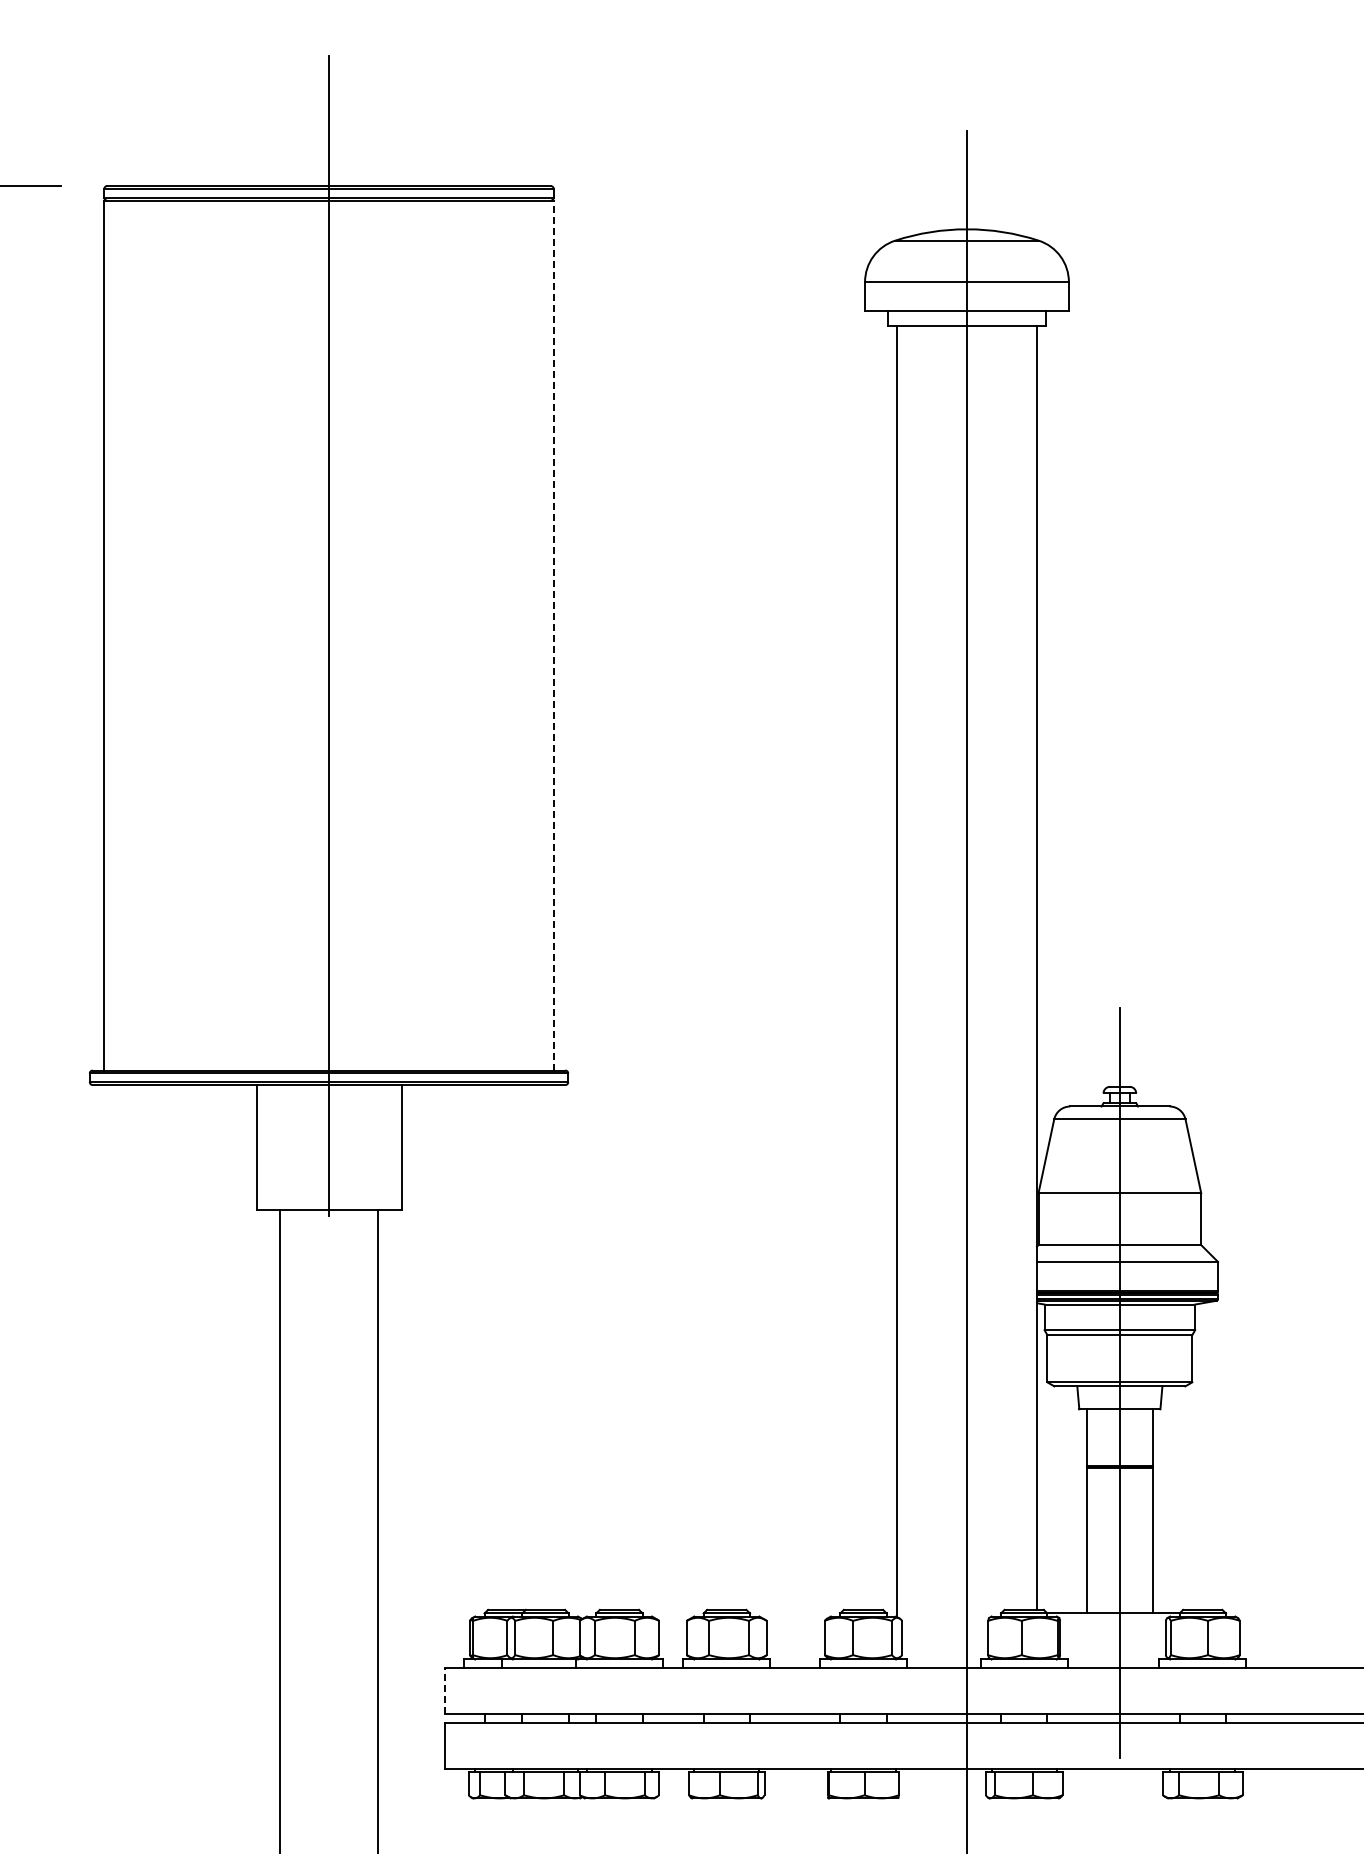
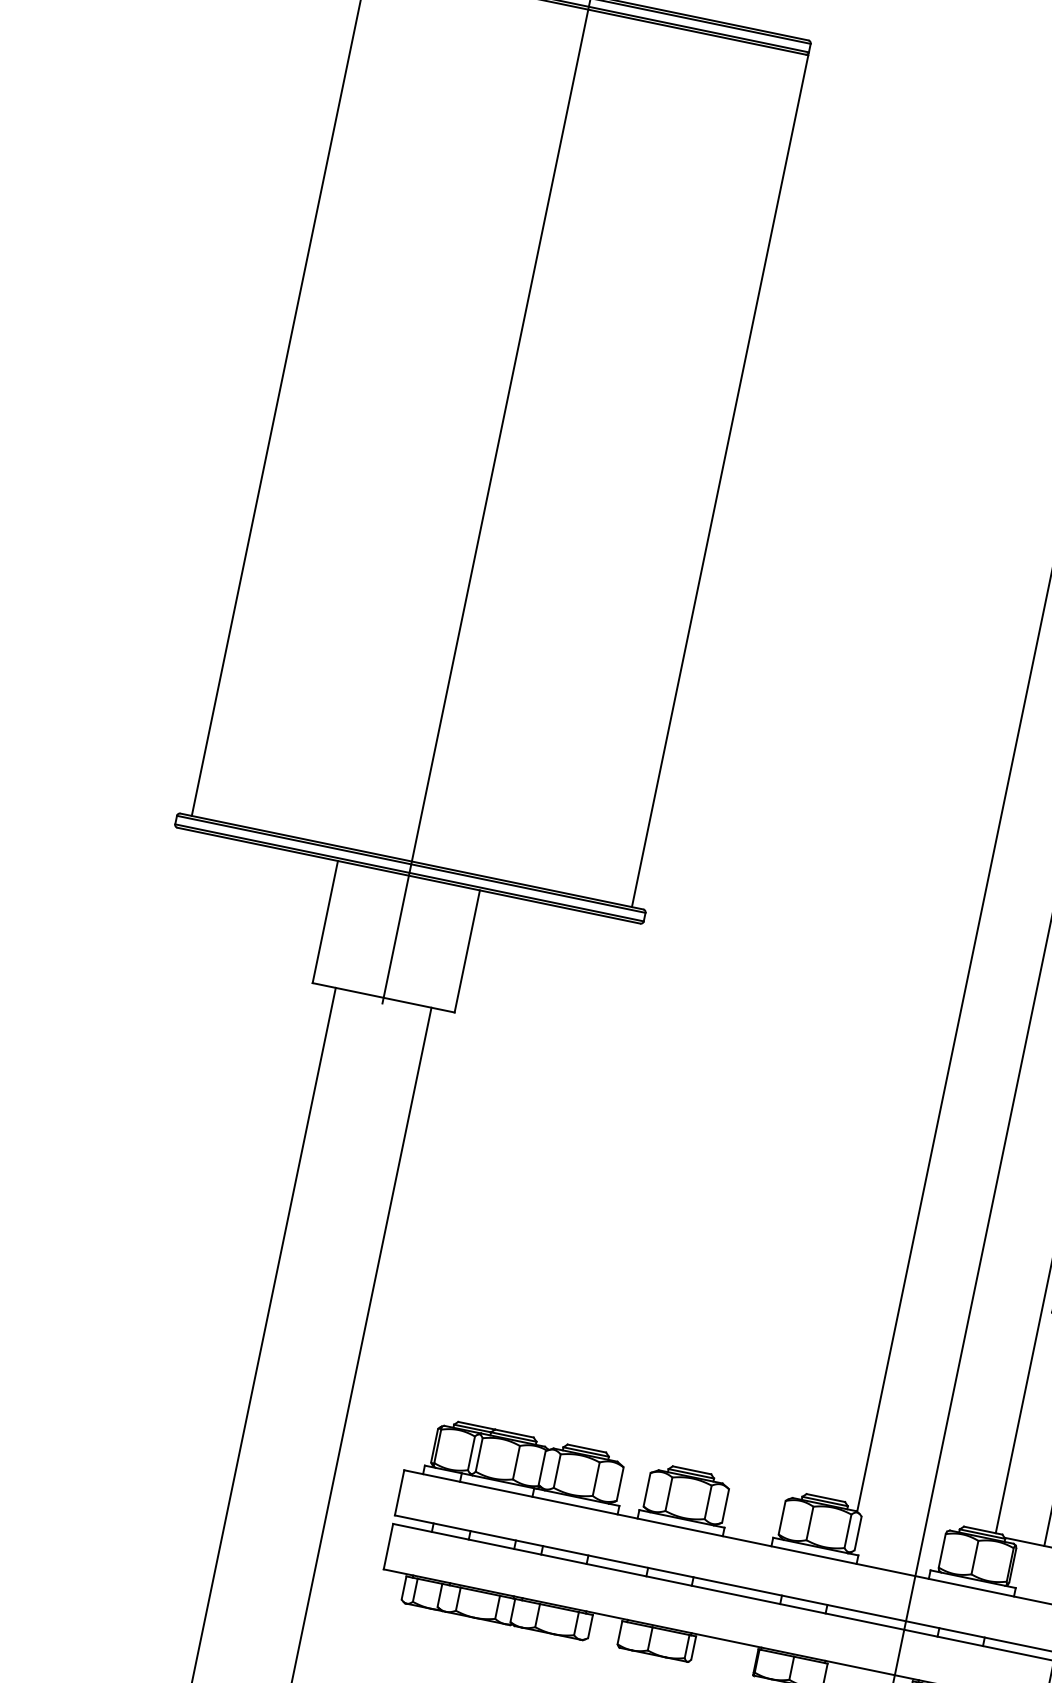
line: (553, 635) -> (719, 481), dashed -> solid
line: (445, 1690) -> (400, 1492), dashed -> solid

